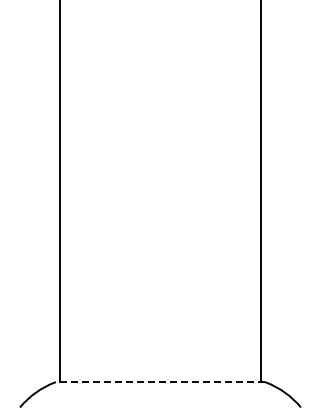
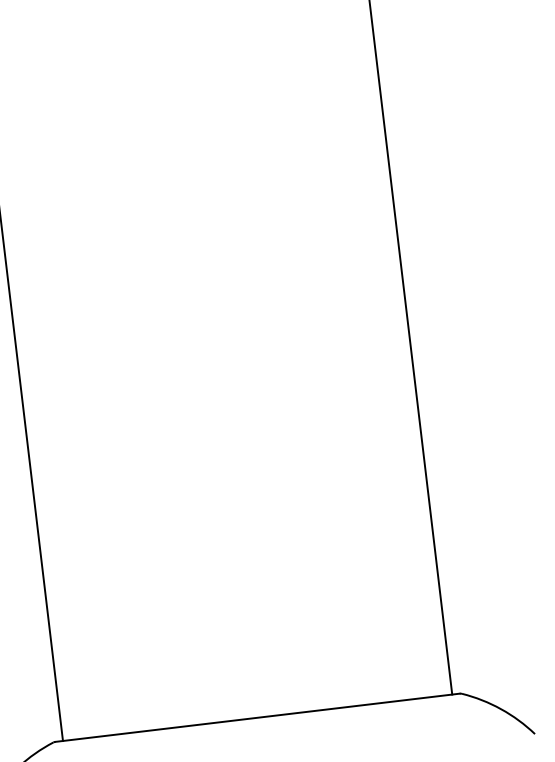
line: (160, 382) -> (257, 718), dashed -> solid

